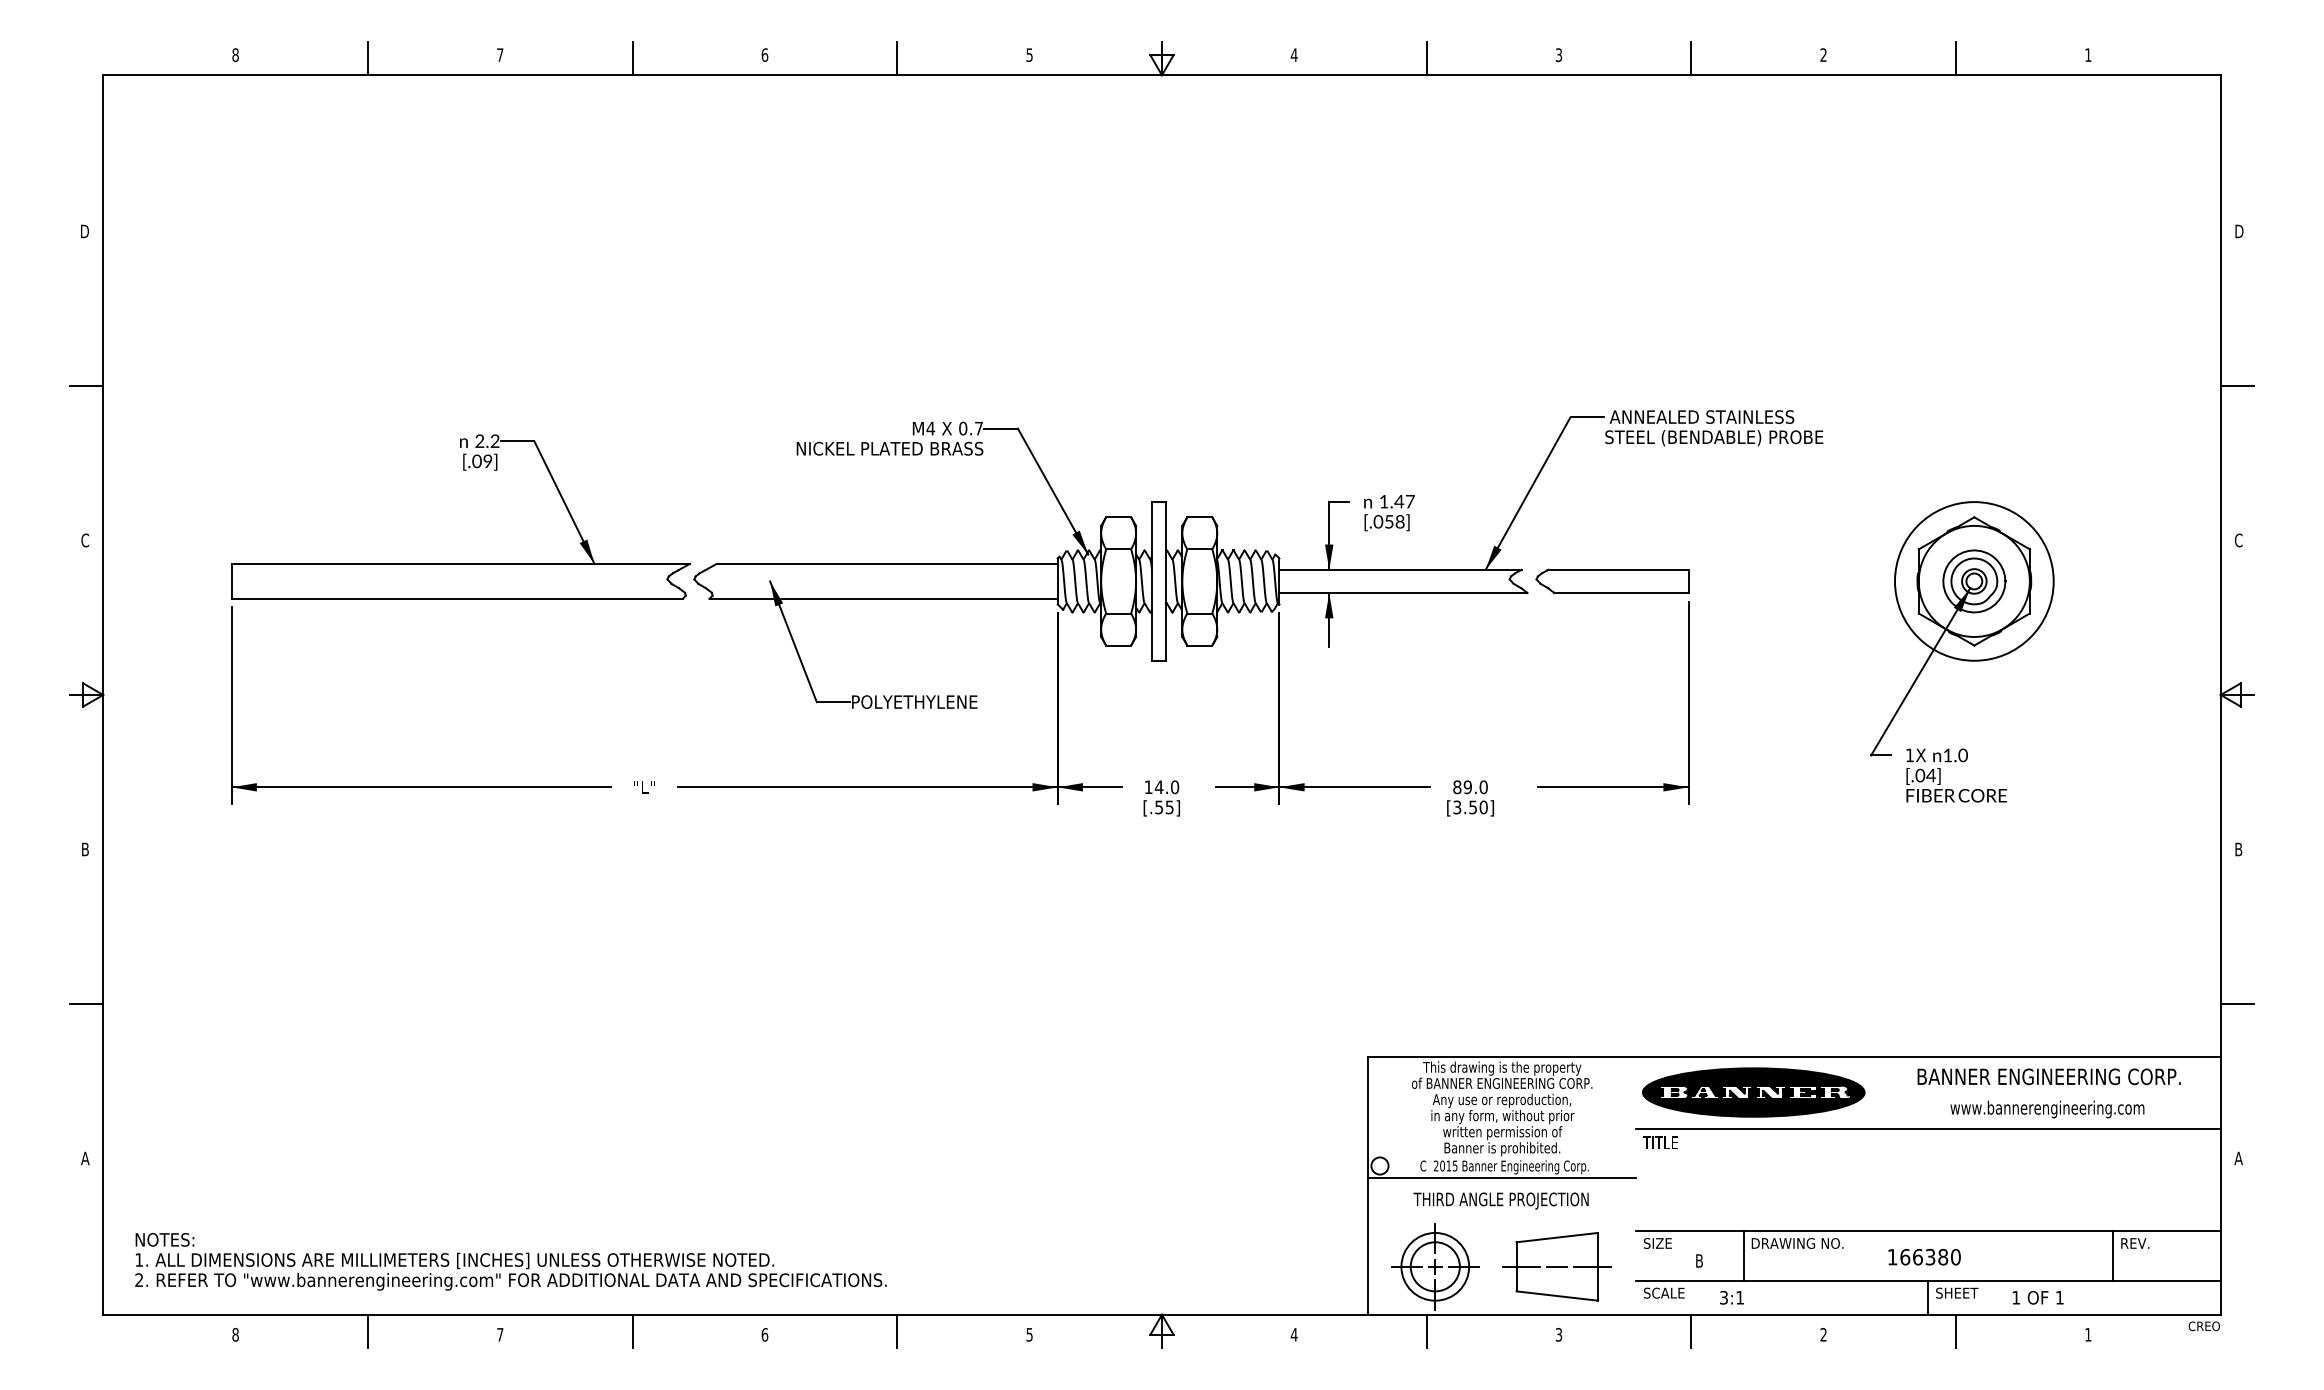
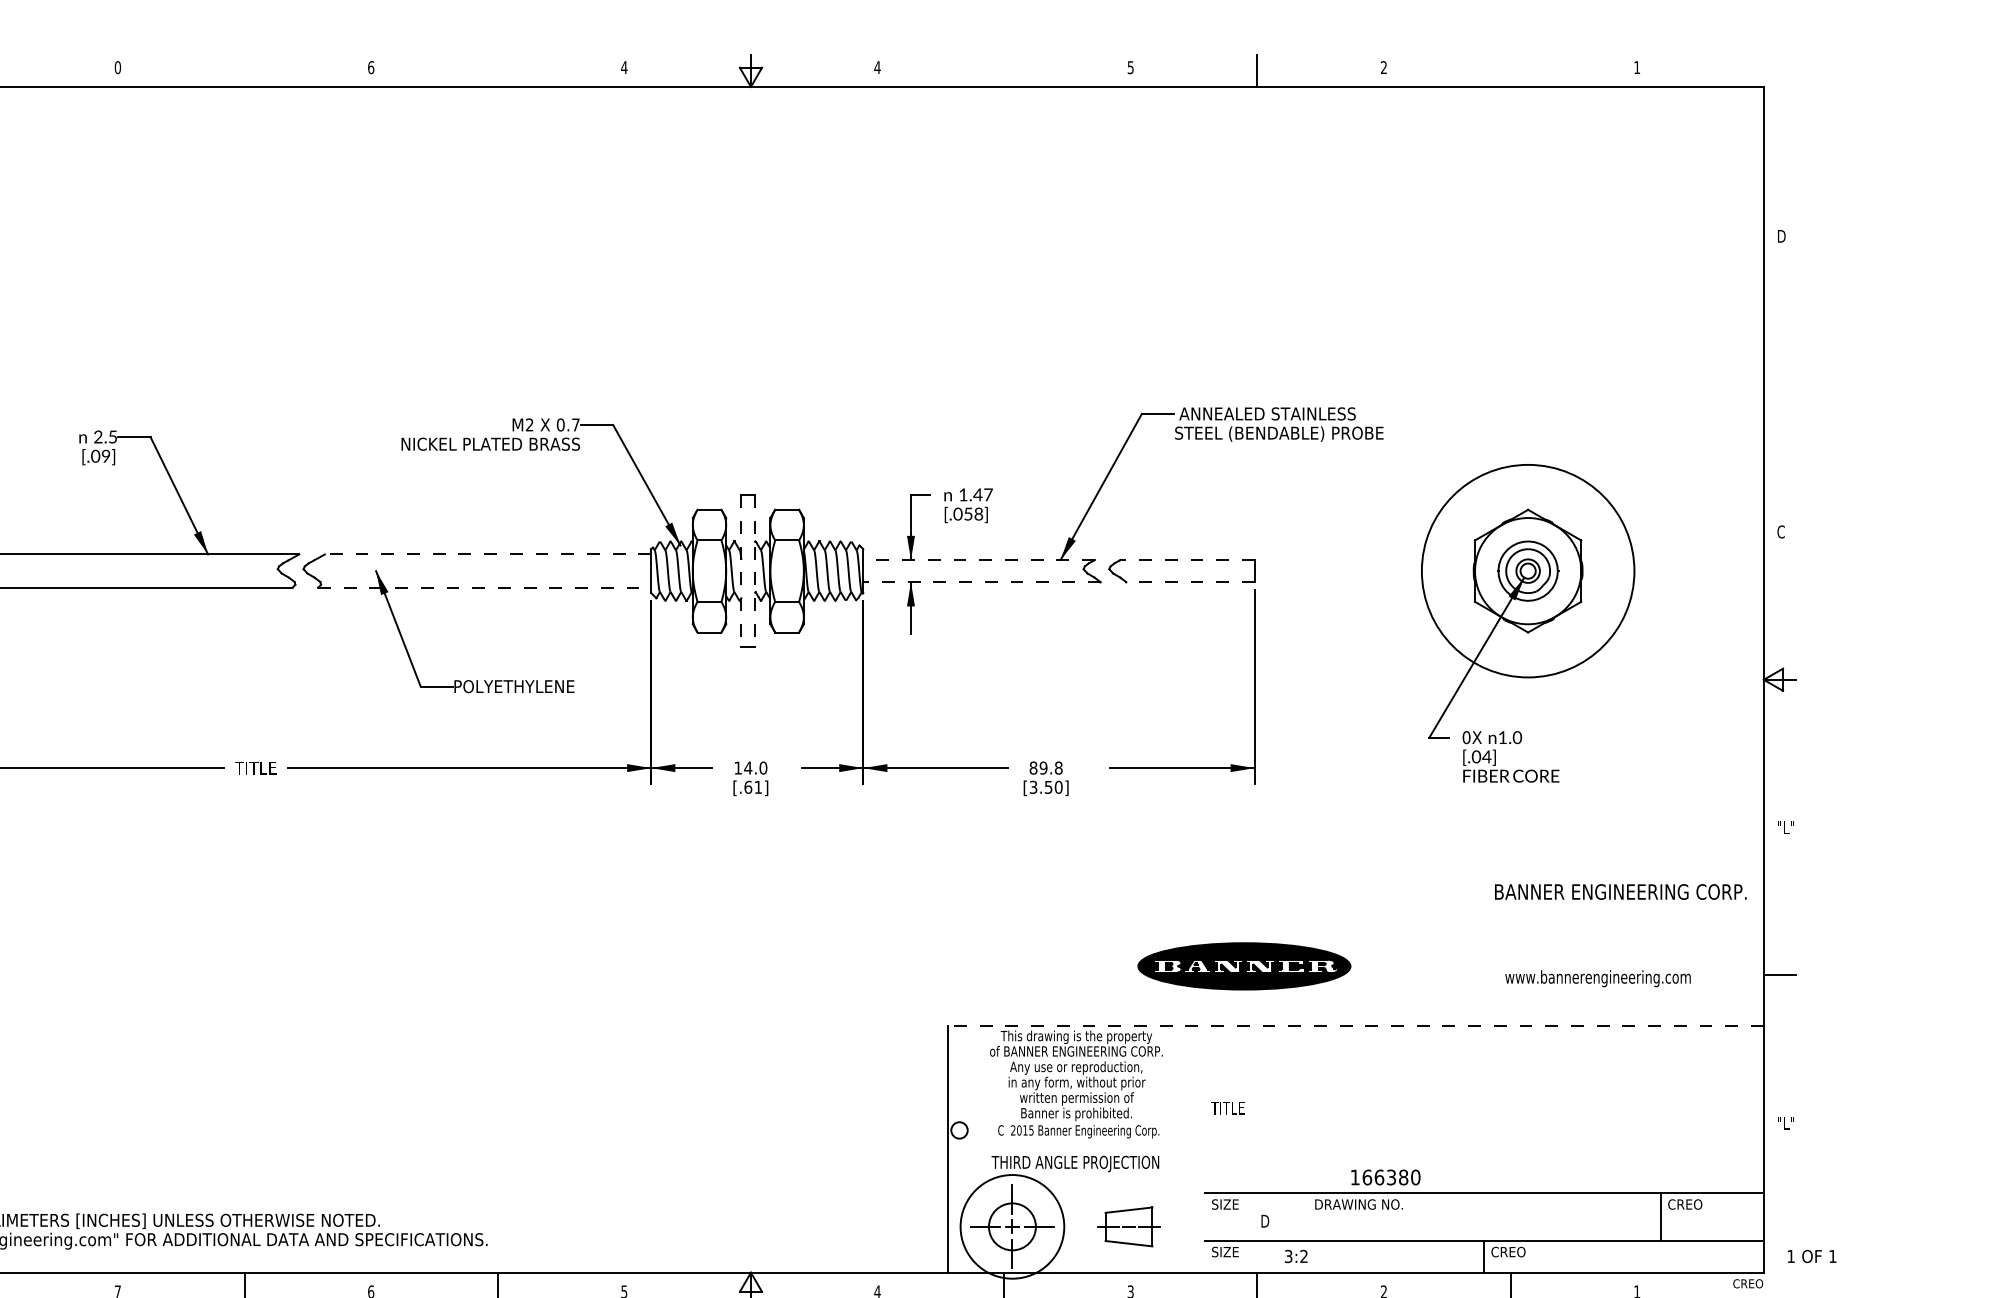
text: (500, 54) -> (118, 67), 7 -> 0
text: (1029, 54) -> (624, 67), 5 -> 4
text: (1559, 54) -> (1131, 67), 3 -> 5
line: (632, 58) -> (244, 70), removed
line: (897, 58) -> (497, 70), removed
line: (1426, 58) -> (1004, 70), removed
line: (1956, 58) -> (1511, 70), removed
line: (2237, 385) -> (1779, 383), removed
text: (930, 428) -> (529, 424), M4 -> M2
text: (494, 440) -> (112, 436), 2.2 -> 2.5
line: (887, 563) -> (488, 553), solid -> dashed
line: (1399, 569) -> (978, 559), solid -> dashed
line: (1618, 569) -> (1187, 559), solid -> dashed
line: (1151, 581) -> (740, 571), solid -> dashed
line: (1166, 581) -> (755, 571), solid -> dashed
circle: (1974, 581) -> (1528, 571), size x1.4
line: (1403, 593) -> (982, 582), solid -> dashed
line: (1620, 593) -> (1189, 582), solid -> dashed
line: (884, 598) -> (485, 587), solid -> dashed
text: (1909, 755) -> (1466, 737), 1X -> 0X
text: (1483, 786) -> (1058, 767), 89.0 -> 89.8
text: (643, 787) -> (254, 768), "L" -> TITLE
text: (1164, 807) -> (753, 787), [.55] -> [.61]
text: (2243, 849) -> (1785, 827), B -> "L"
line: (1794, 1056) -> (1356, 1025), solid -> dashed
text: (2048, 1076) -> (1620, 891), moved
part: (1753, 1092) -> (1244, 966), moved
text: (2047, 1109) -> (1598, 978), moved
line: (1928, 1129) -> (1484, 1095), removed
text: (2242, 1158) -> (1784, 1123), A -> "L"
line: (1501, 1177) -> (1075, 1141), removed
text: (2138, 1243) -> (1685, 1204), REV. -> CREO
line: (1743, 1256) -> (1307, 1216), removed
text: (1924, 1257) -> (1385, 1177), moved
text: (1699, 1260) -> (1265, 1220), B -> D
circle: (1435, 1266) -> (1012, 1226), size x1.6
part: (1556, 1266) -> (1128, 1226), size x0.6
text: (1668, 1292) -> (1235, 1251), SCALE -> SIZE
text: (1957, 1292) -> (1512, 1251), SHEET -> CREO
text: (1739, 1297) -> (1303, 1256), 3:1 -> 3:2
text: (2037, 1297) -> (1811, 1256), moved

